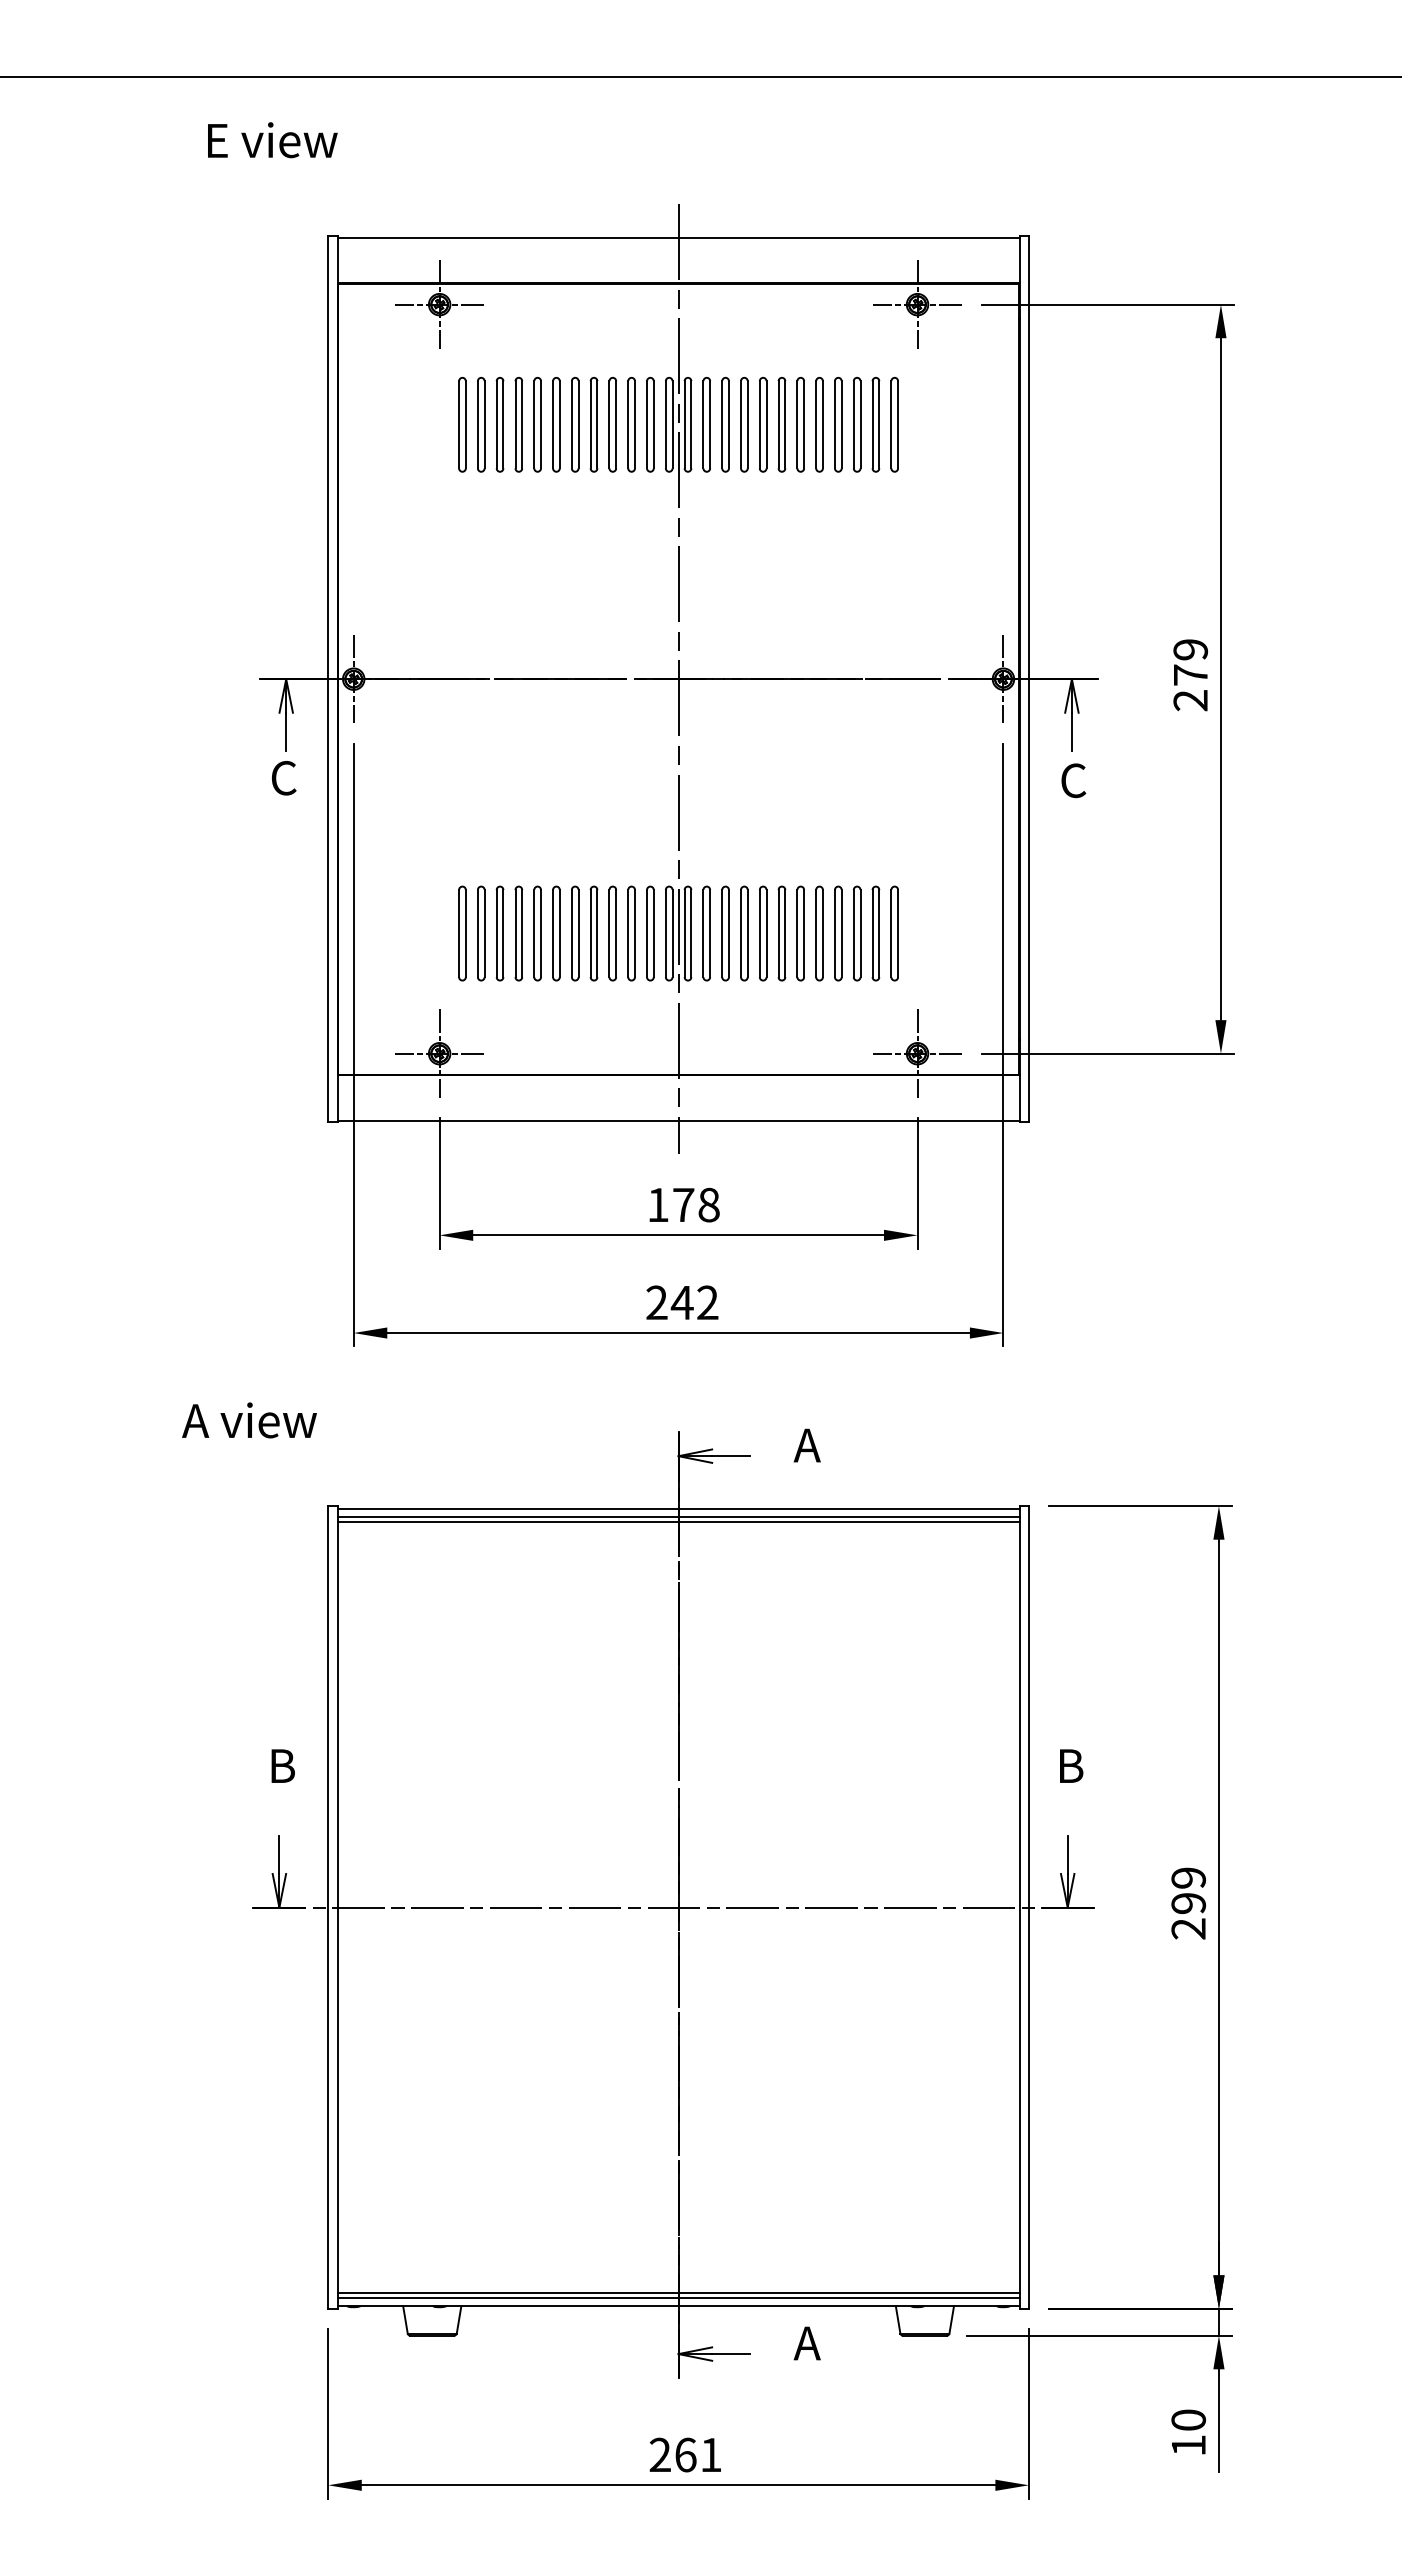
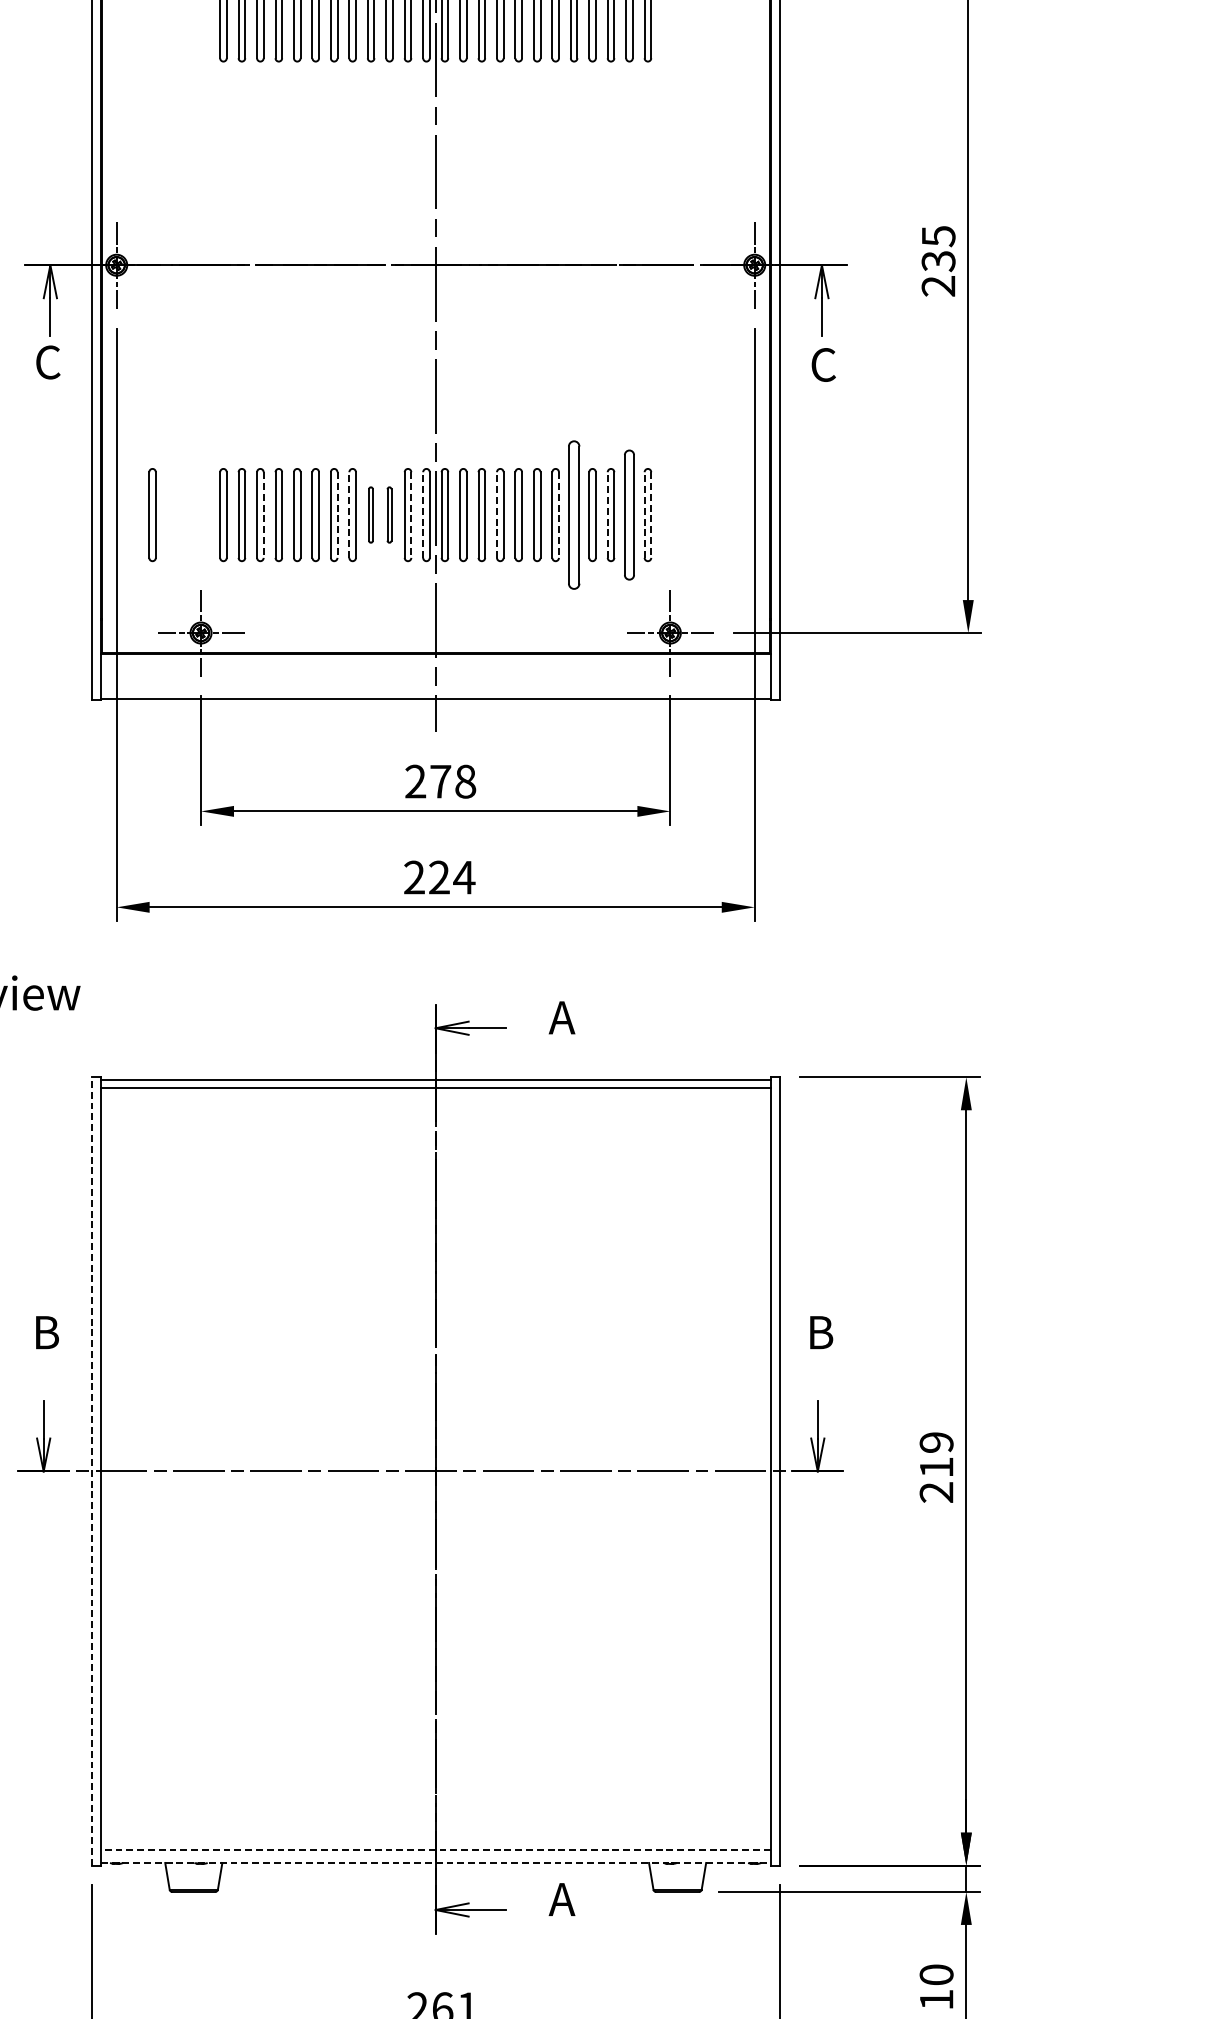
text: (1190, 662) -> (938, 248), 279 -> 235
part: (390, 933) -> (152, 514), added
line: (503, 933) -> (263, 514), solid -> dashed
line: (578, 933) -> (337, 514), solid -> dashed
line: (590, 933) -> (349, 514), solid -> dashed
part: (612, 933) -> (370, 514), size x0.6
part: (631, 933) -> (389, 514), size x0.6
line: (653, 933) -> (411, 514), solid -> dashed
line: (665, 933) -> (422, 514), solid -> dashed
line: (741, 933) -> (497, 514), solid -> dashed
line: (804, 933) -> (559, 514), solid -> dashed
part: (819, 933) -> (574, 514), size x1.6
line: (853, 933) -> (607, 514), solid -> dashed
part: (875, 933) -> (629, 514), size x1.4
line: (891, 933) -> (644, 514), solid -> dashed
line: (898, 933) -> (651, 514), solid -> dashed
text: (657, 1204) -> (414, 781), 178 -> 278
text: (694, 1302) -> (451, 877), 242 -> 224
line: (678, 1522) -> (435, 1093), removed
text: (1188, 1903) -> (936, 1467), 299 -> 219
line: (328, 1907) -> (91, 1471), solid -> dashed
line: (678, 2292) -> (435, 1849), solid -> dashed
line: (678, 2298) -> (435, 1855), removed
line: (678, 2306) -> (435, 1863), solid -> dashed

